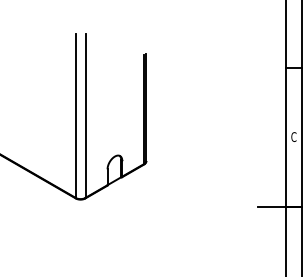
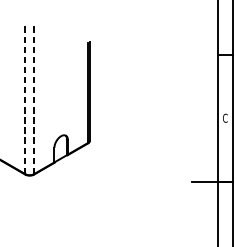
line: (75, 115) -> (25, 98), solid -> dashed
line: (85, 115) -> (34, 98), solid -> dashed

